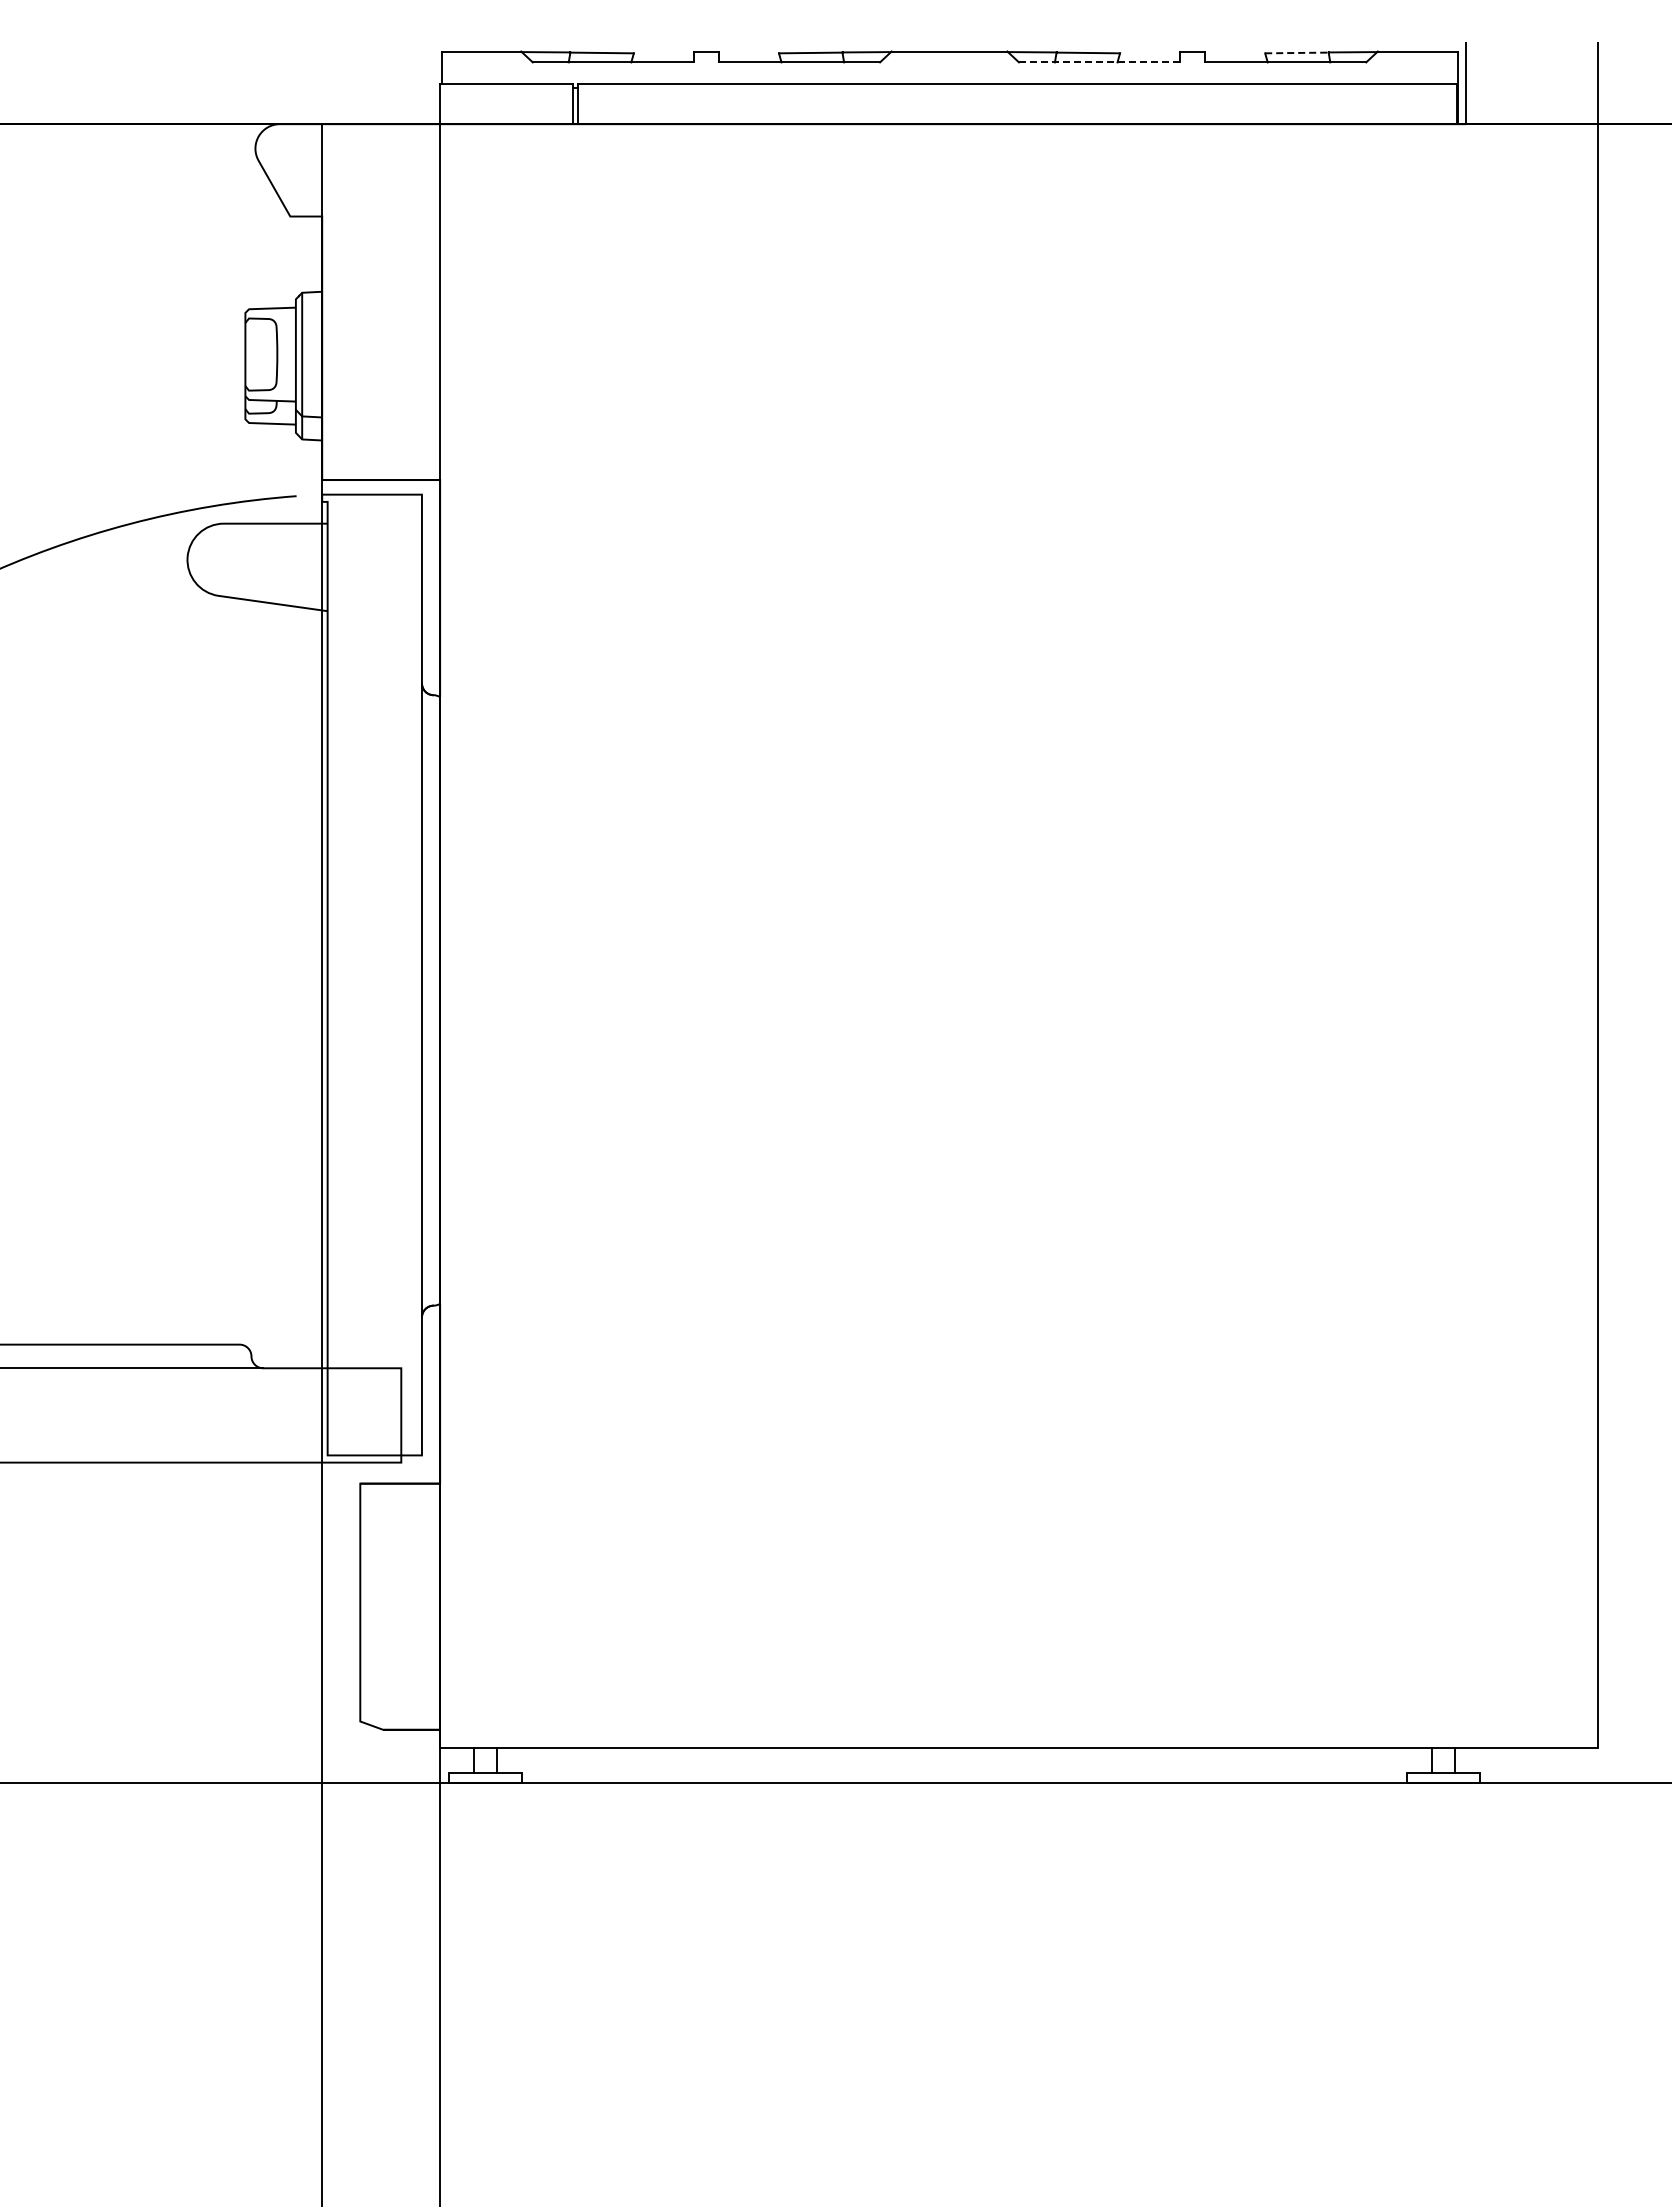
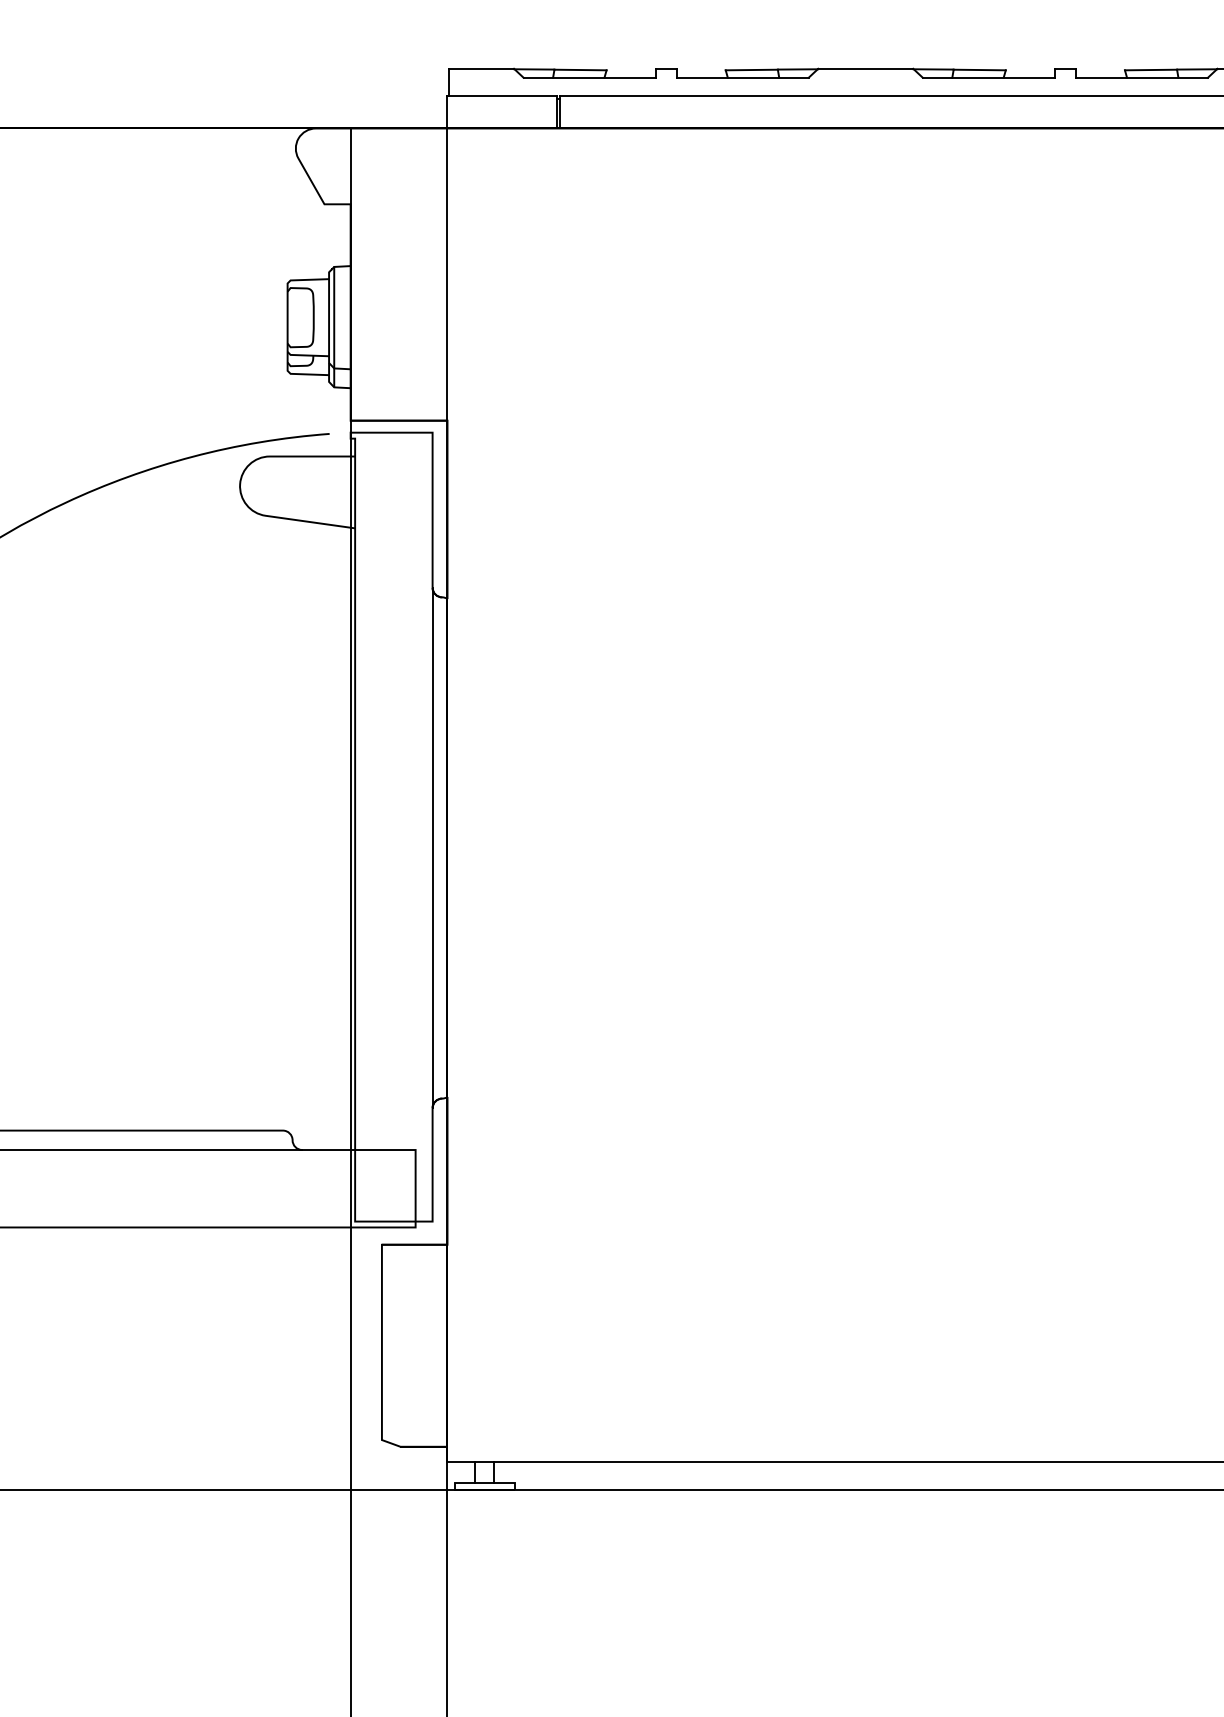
line: (1296, 52) -> (1150, 69), dashed -> solid
line: (1098, 62) -> (988, 77), dashed -> solid

